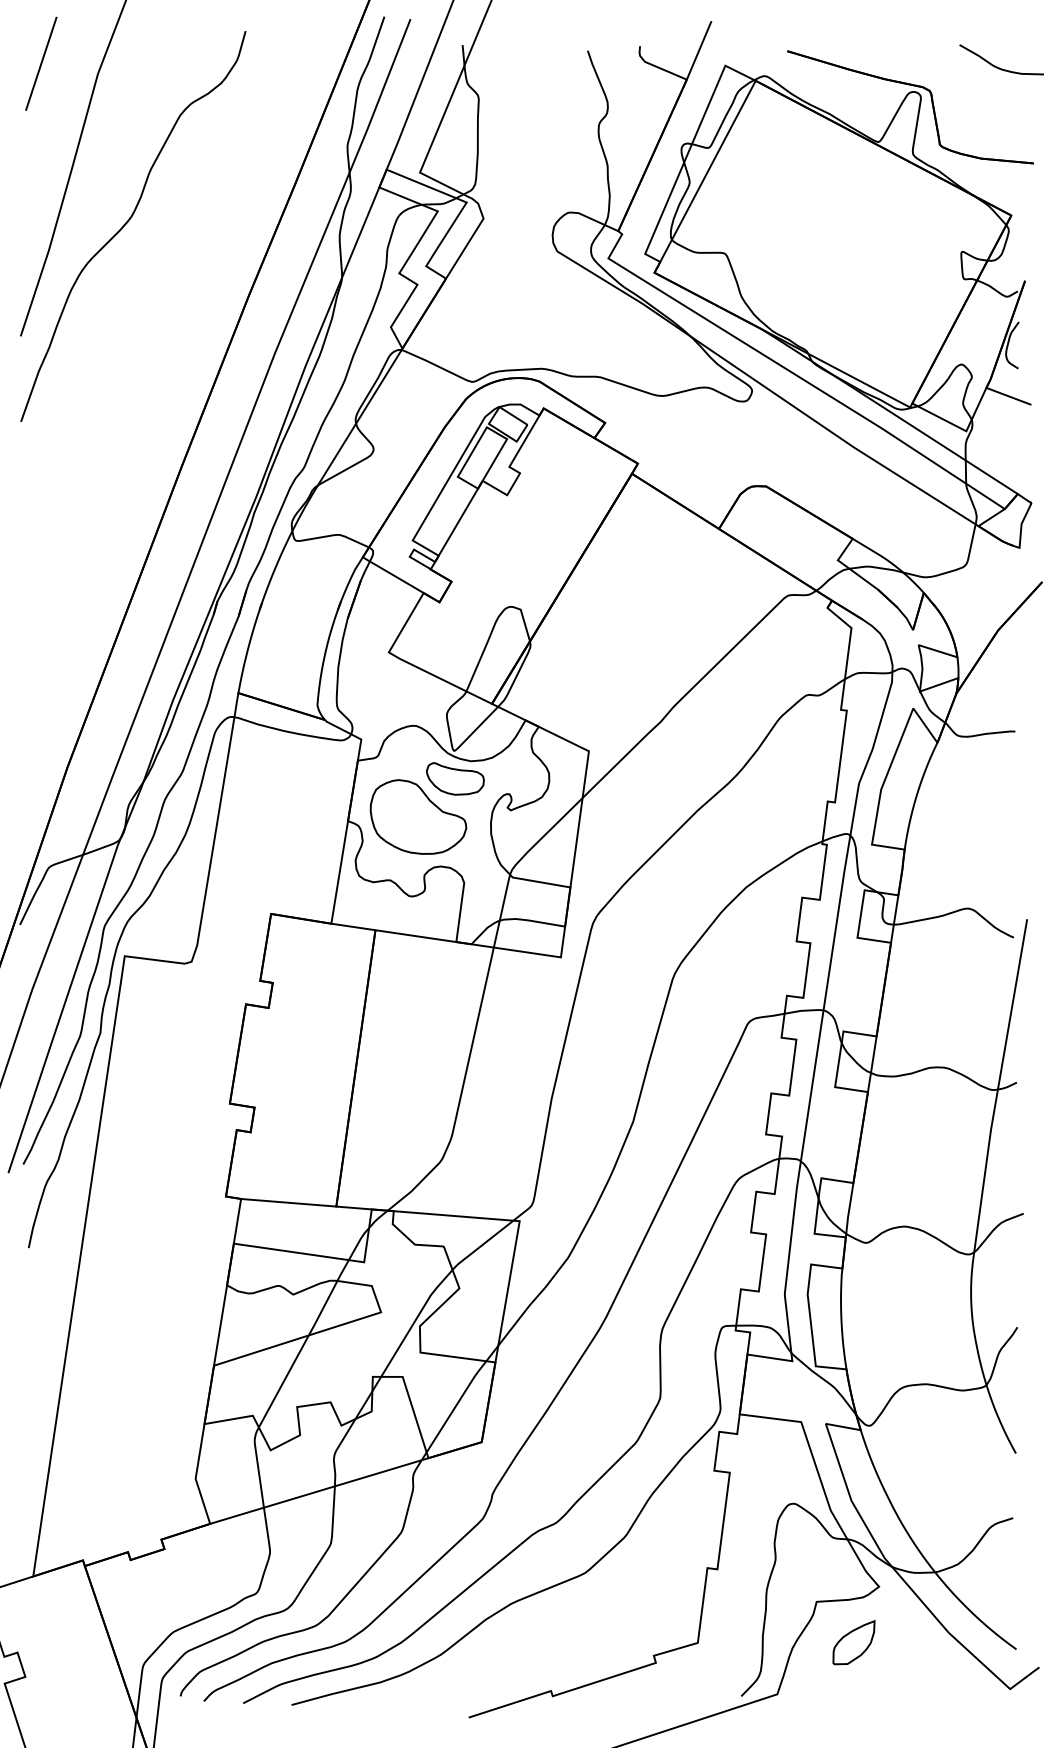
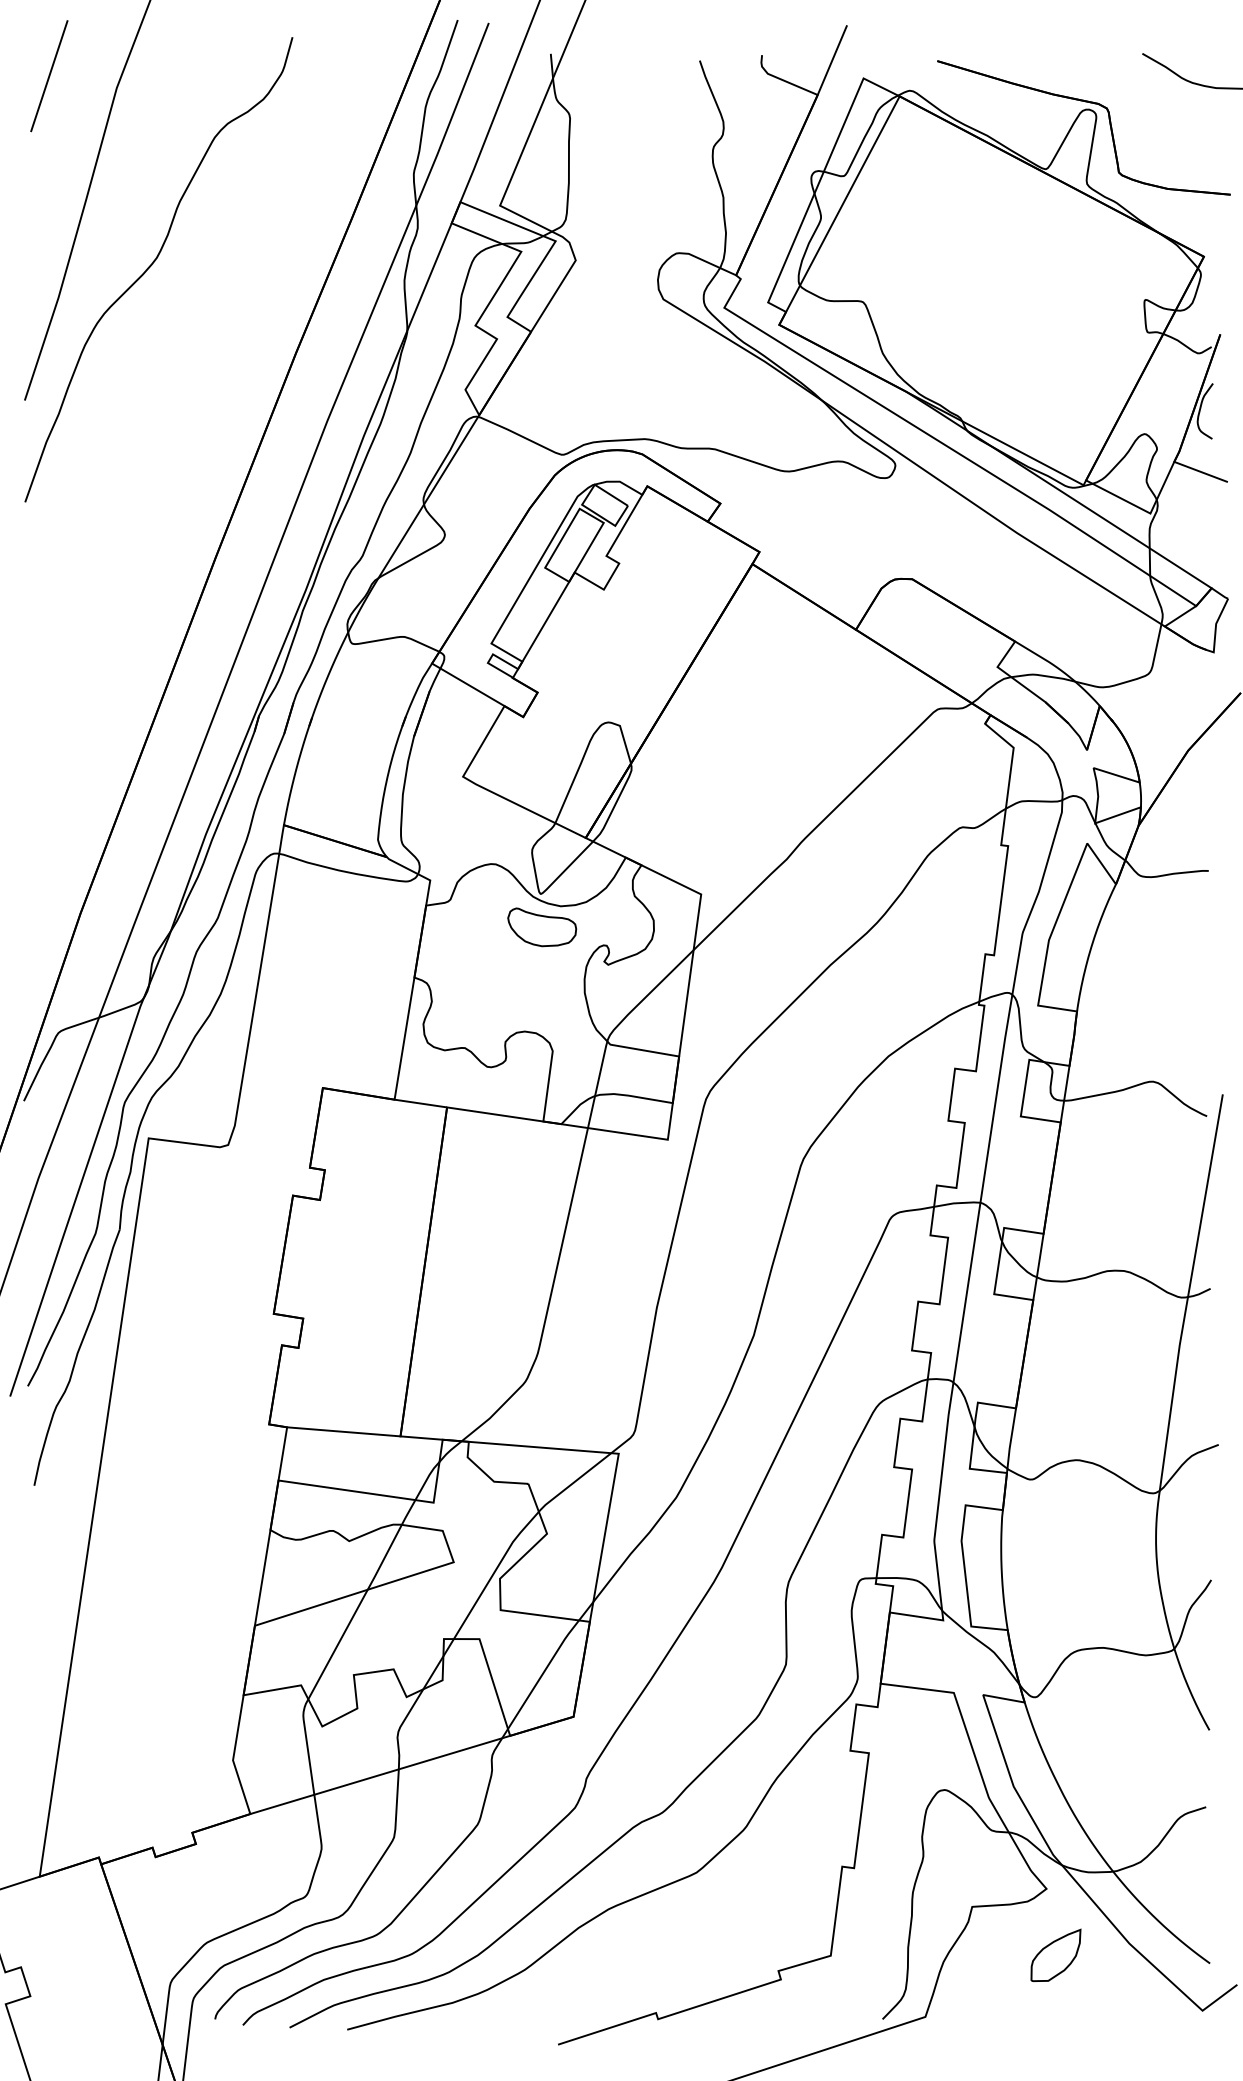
part: (418, 816) -> (498, 972), removed
part: (853, 1642) -> (1055, 1955), moved

